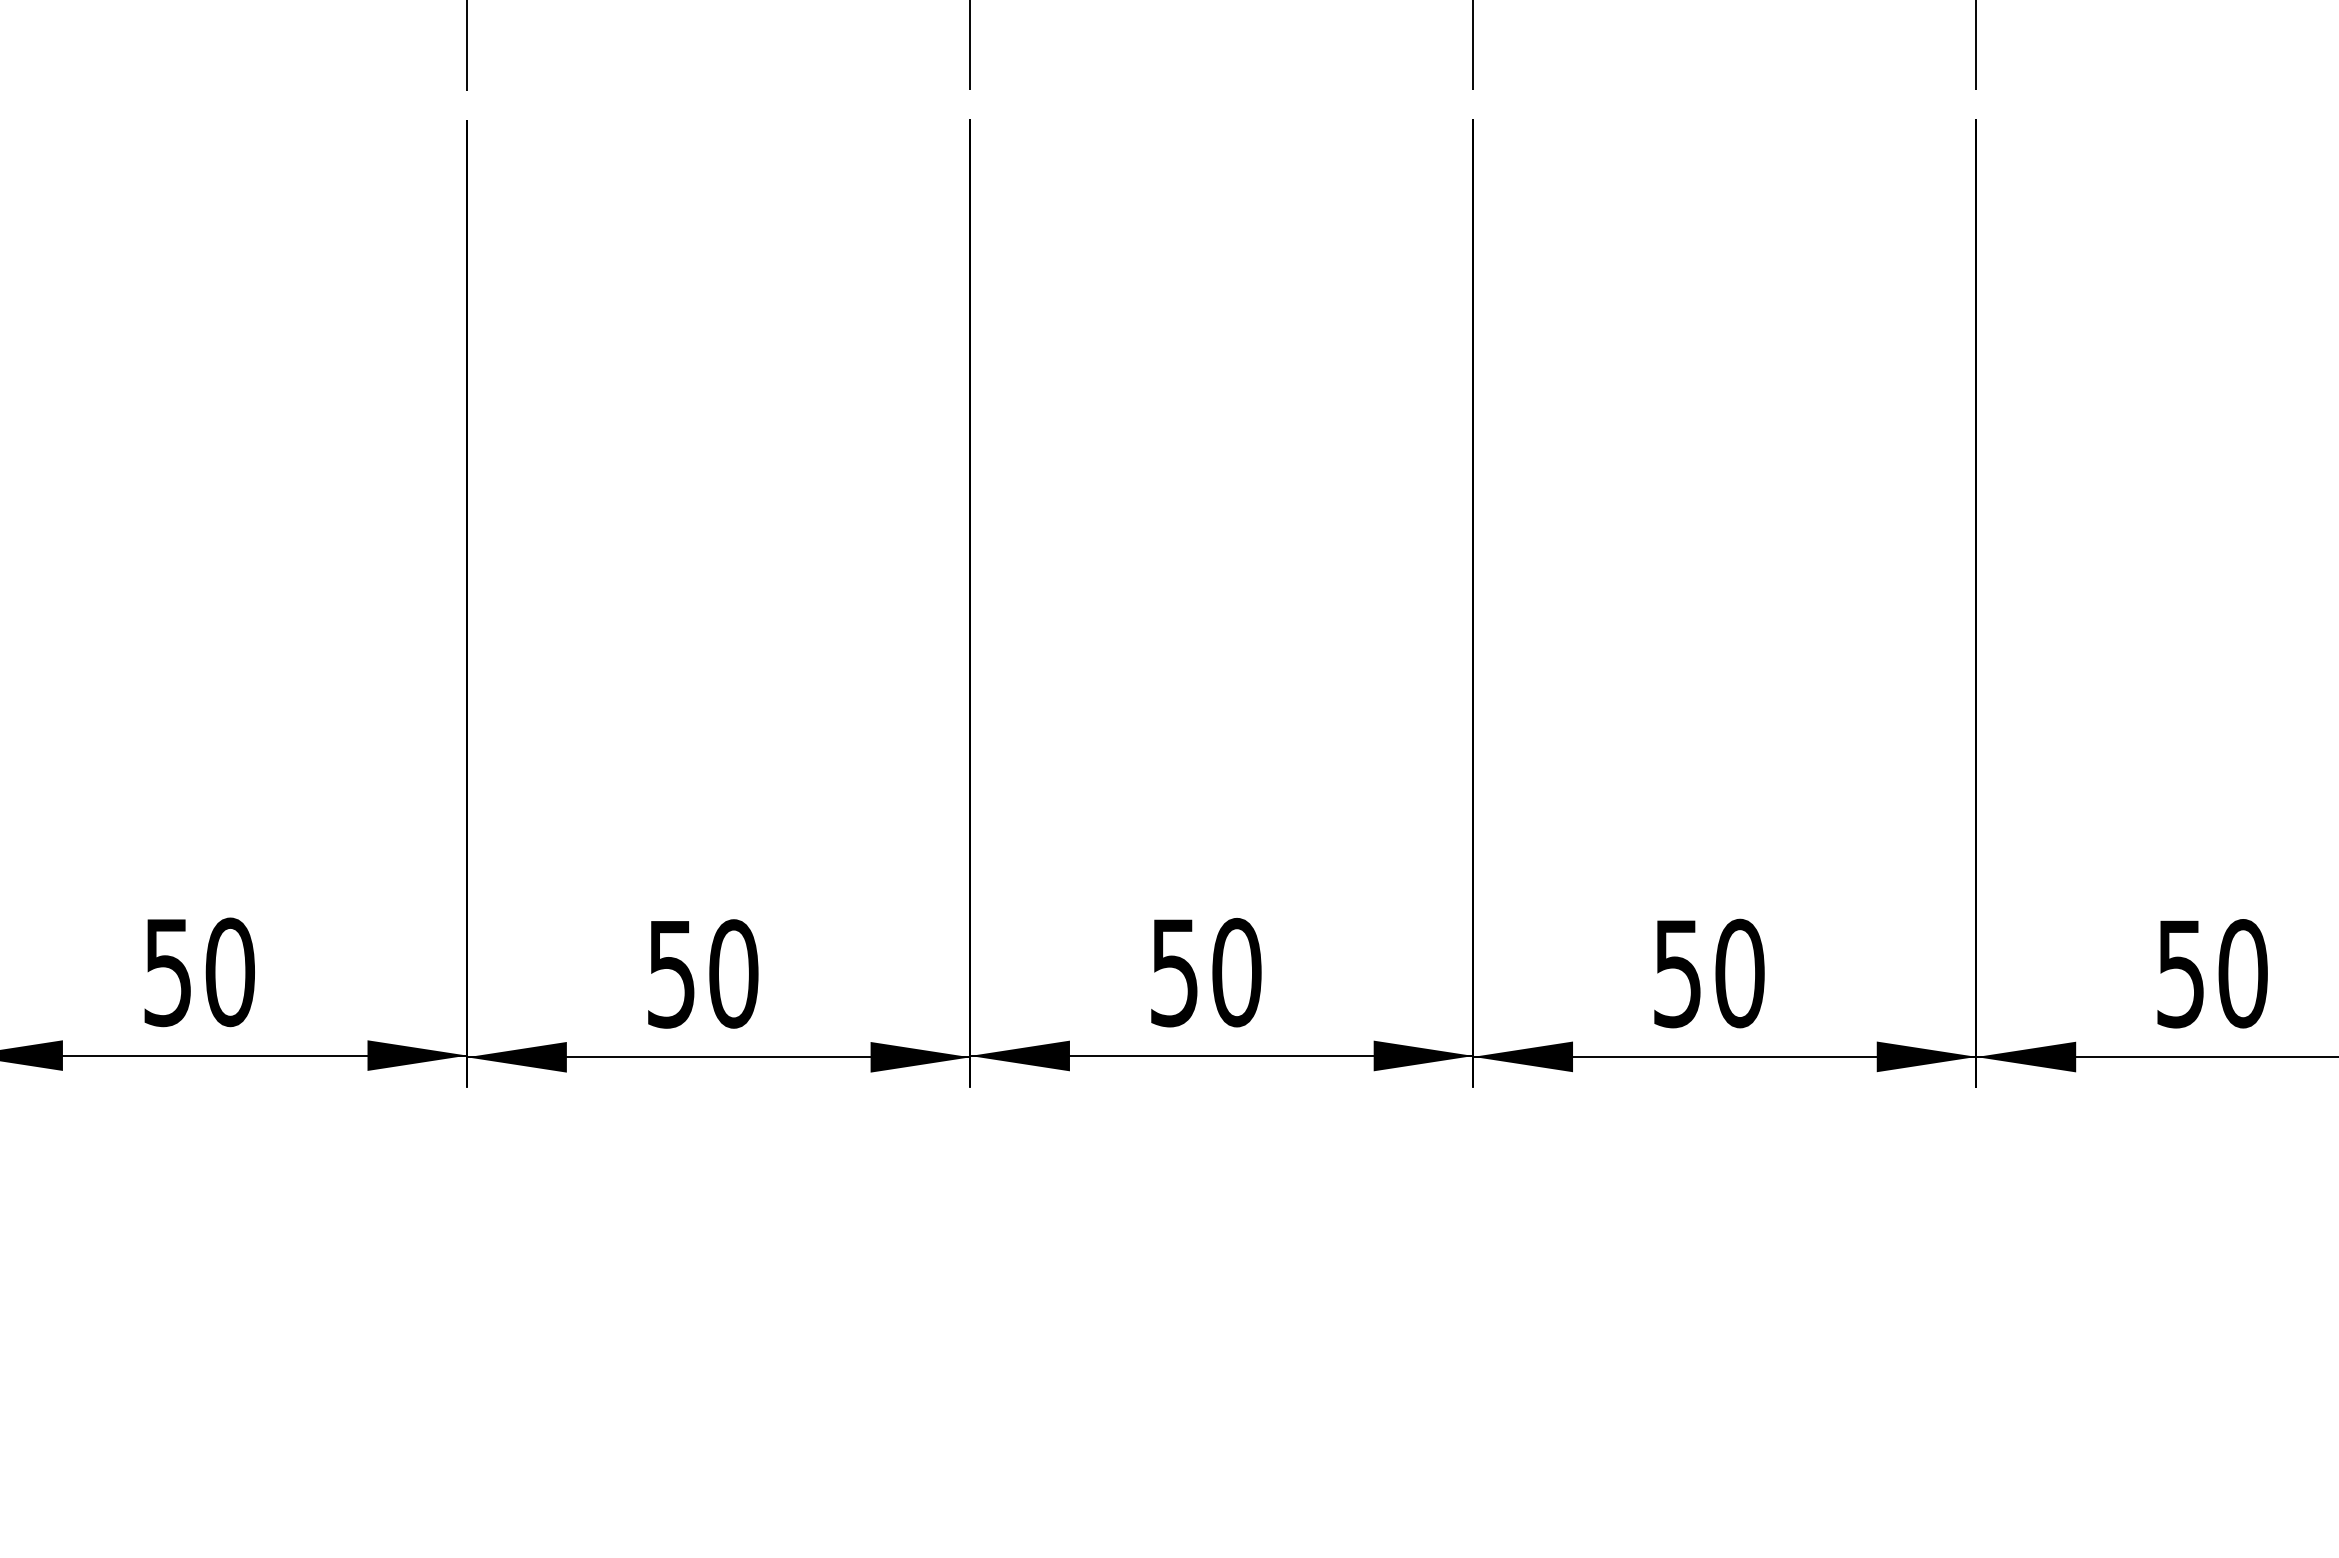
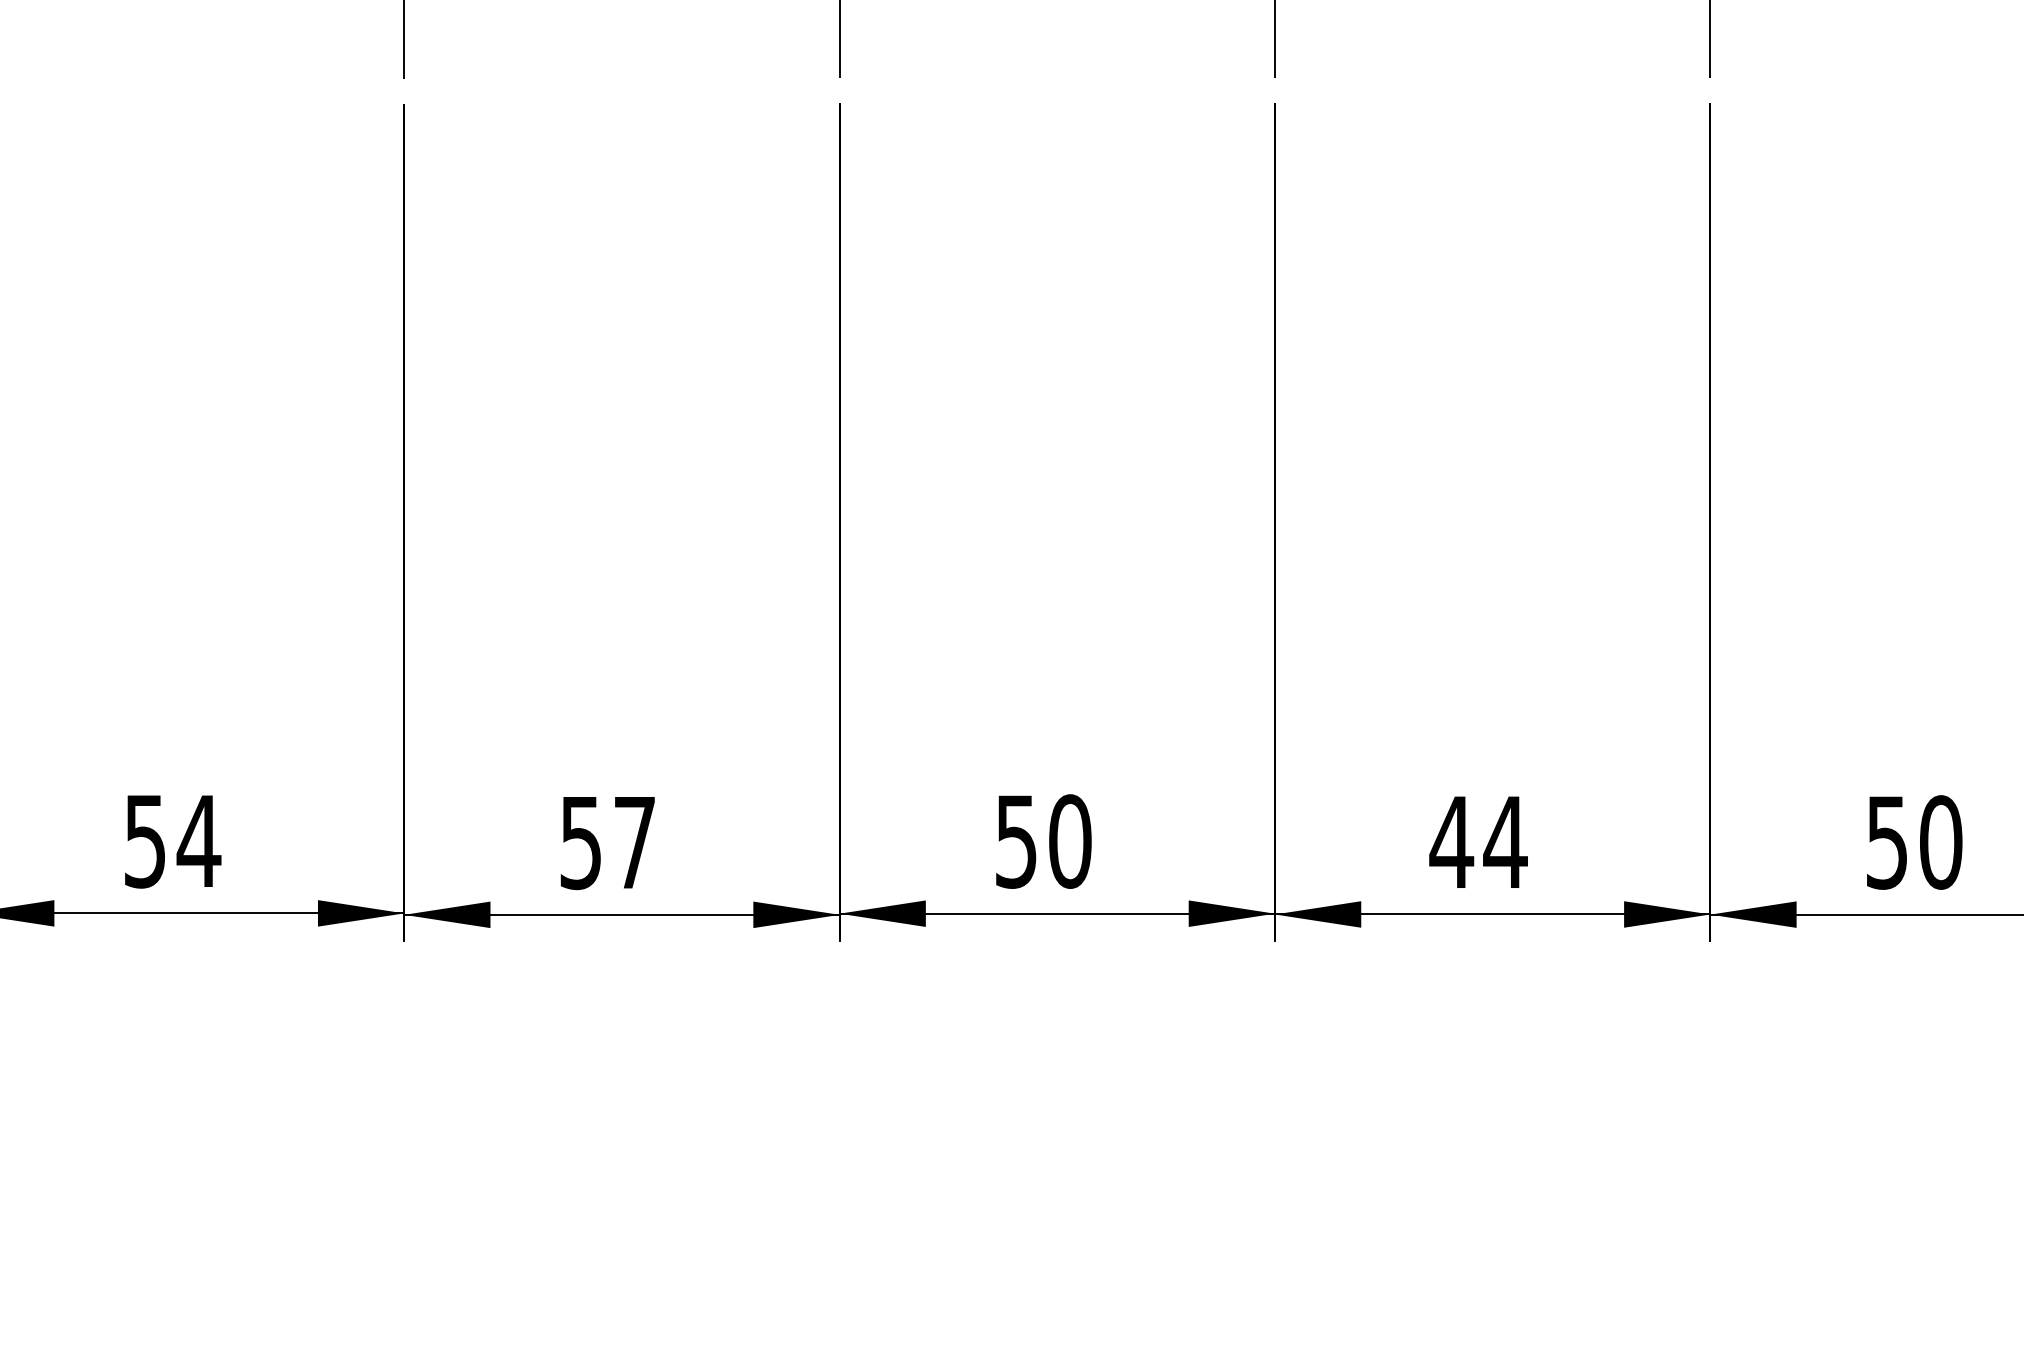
text: (229, 972) -> (198, 841), 50 -> 54
text: (733, 973) -> (634, 842), 50 -> 57
text: (1708, 973) -> (1478, 842), 50 -> 44

